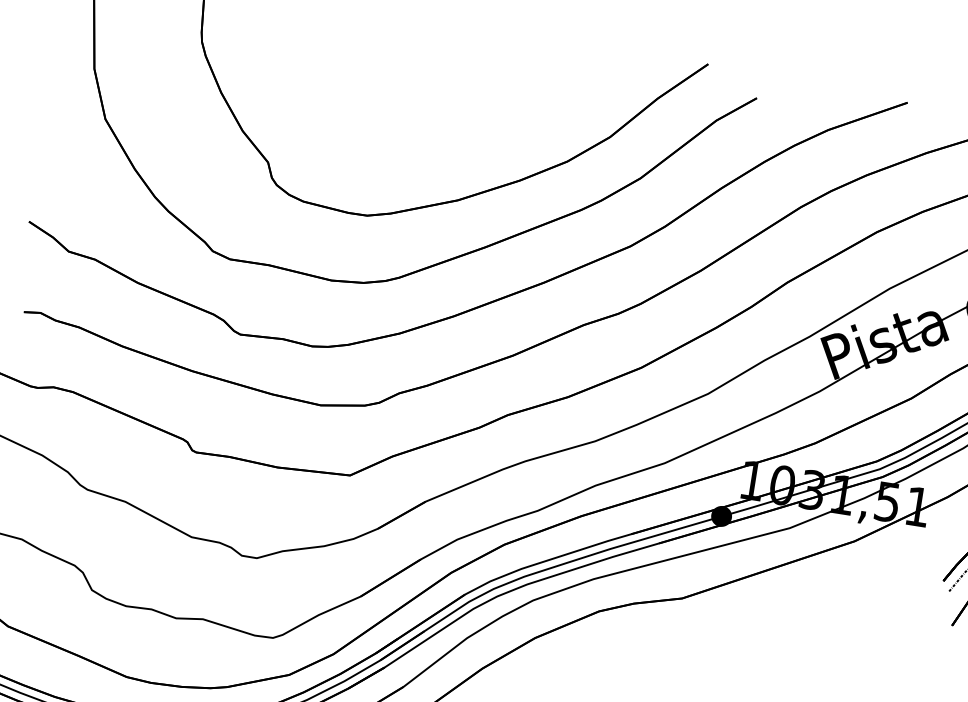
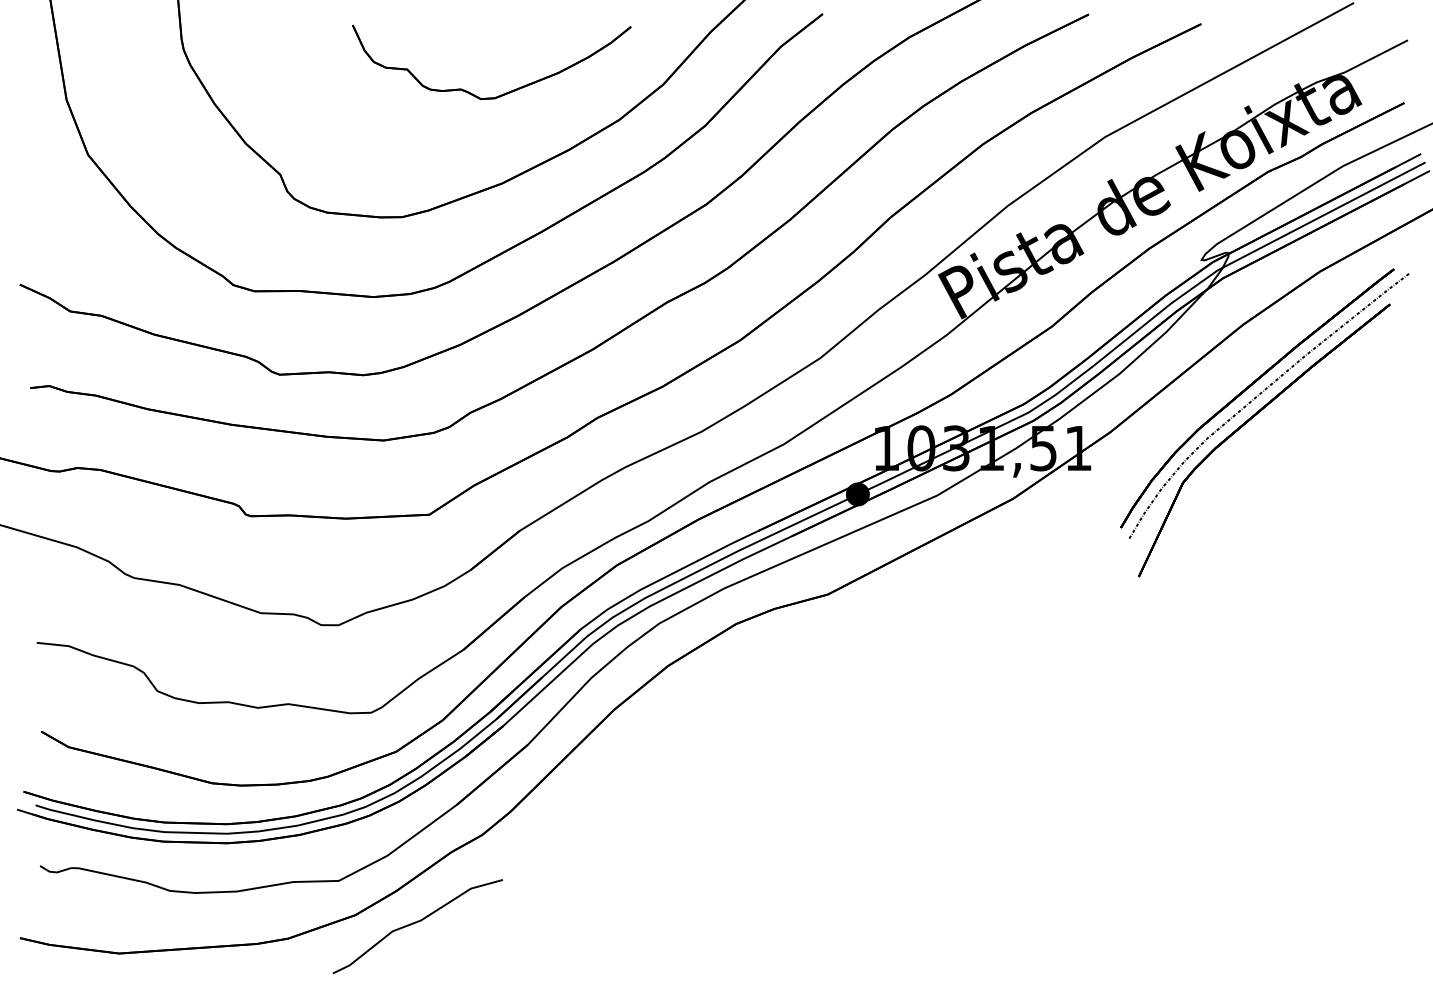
part: (471, 123) -> (503, 93), added

